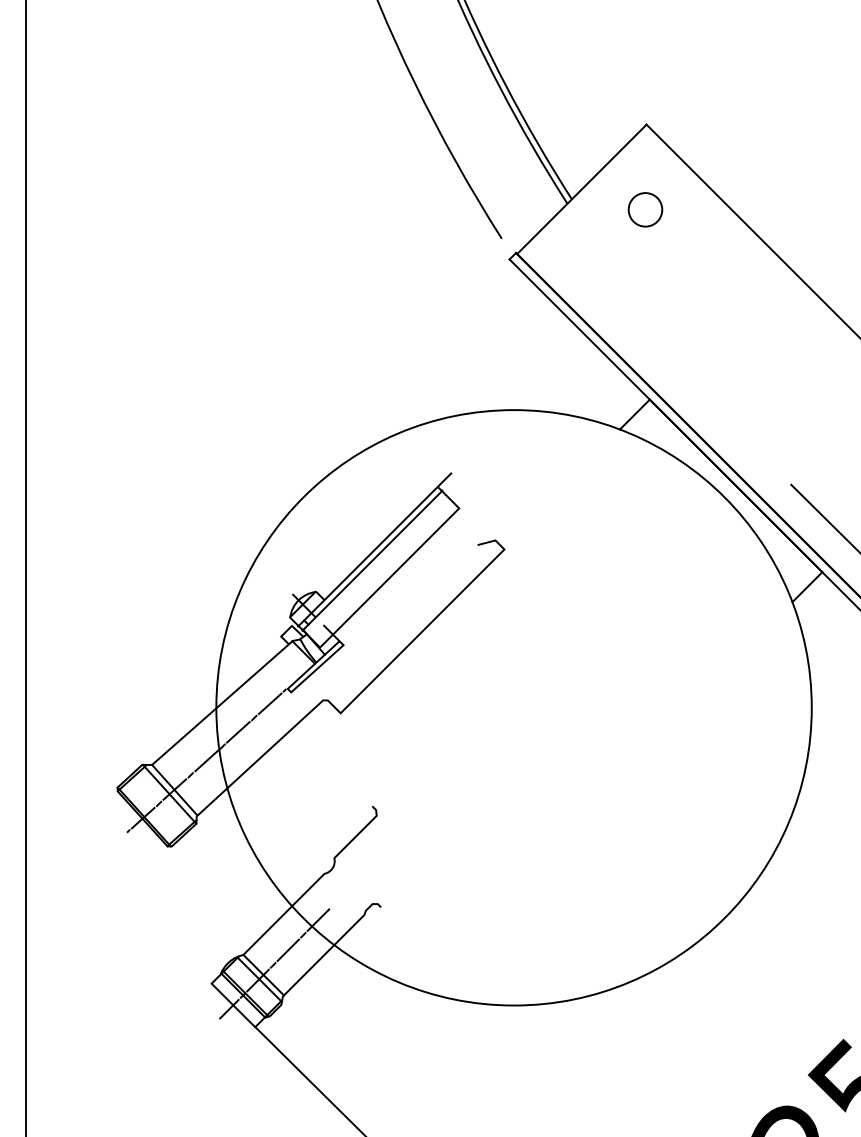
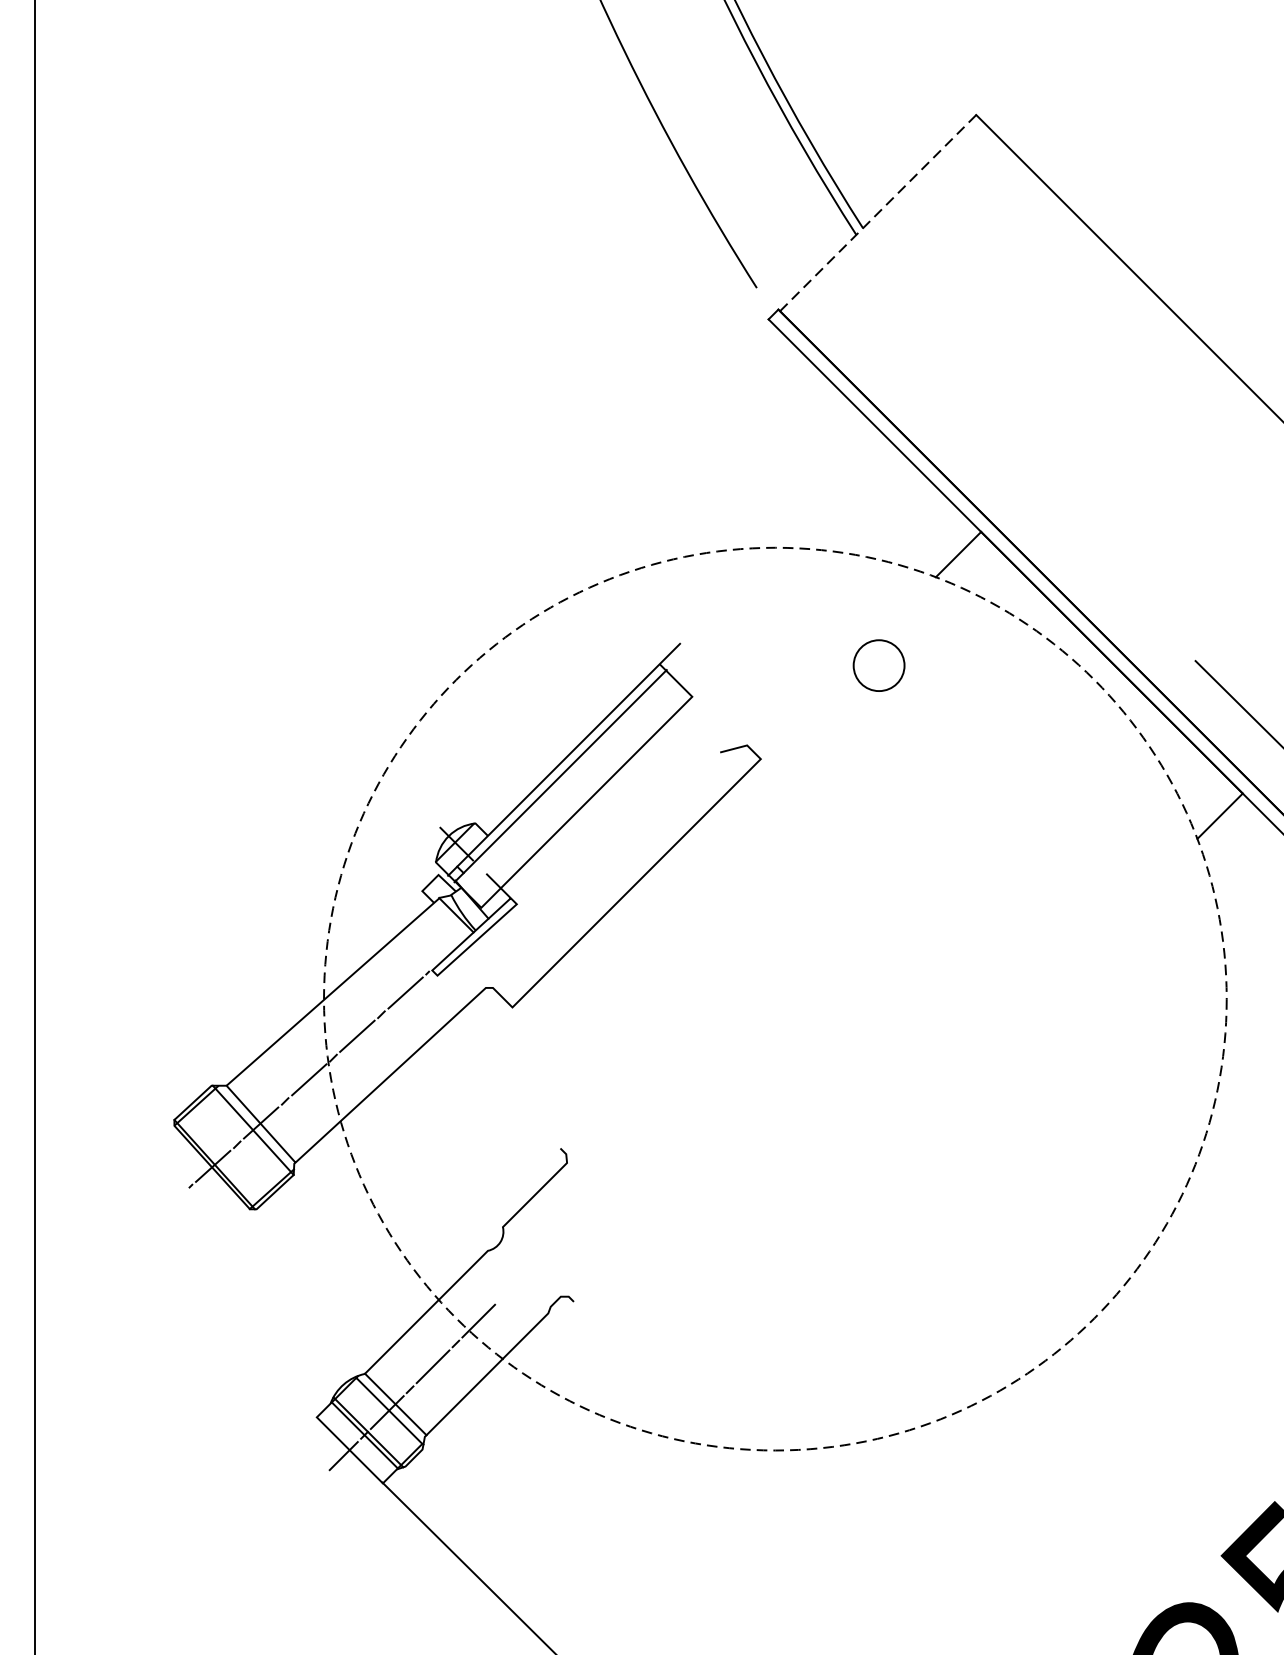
line: (581, 189) -> (877, 213), solid -> dashed
circle: (645, 209) -> (879, 665), moved
circle: (513, 707) -> (774, 998), solid -> dashed

